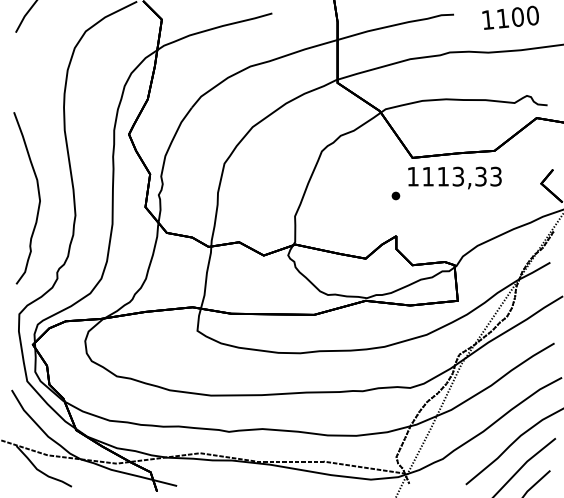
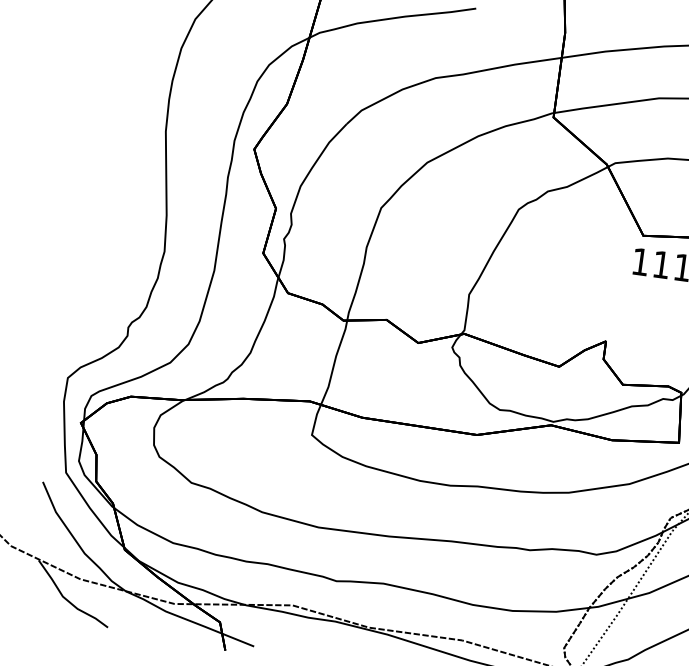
part: (395, 195) -> (612, 284), removed
curve: (38, 198) -> (116, 221), removed

